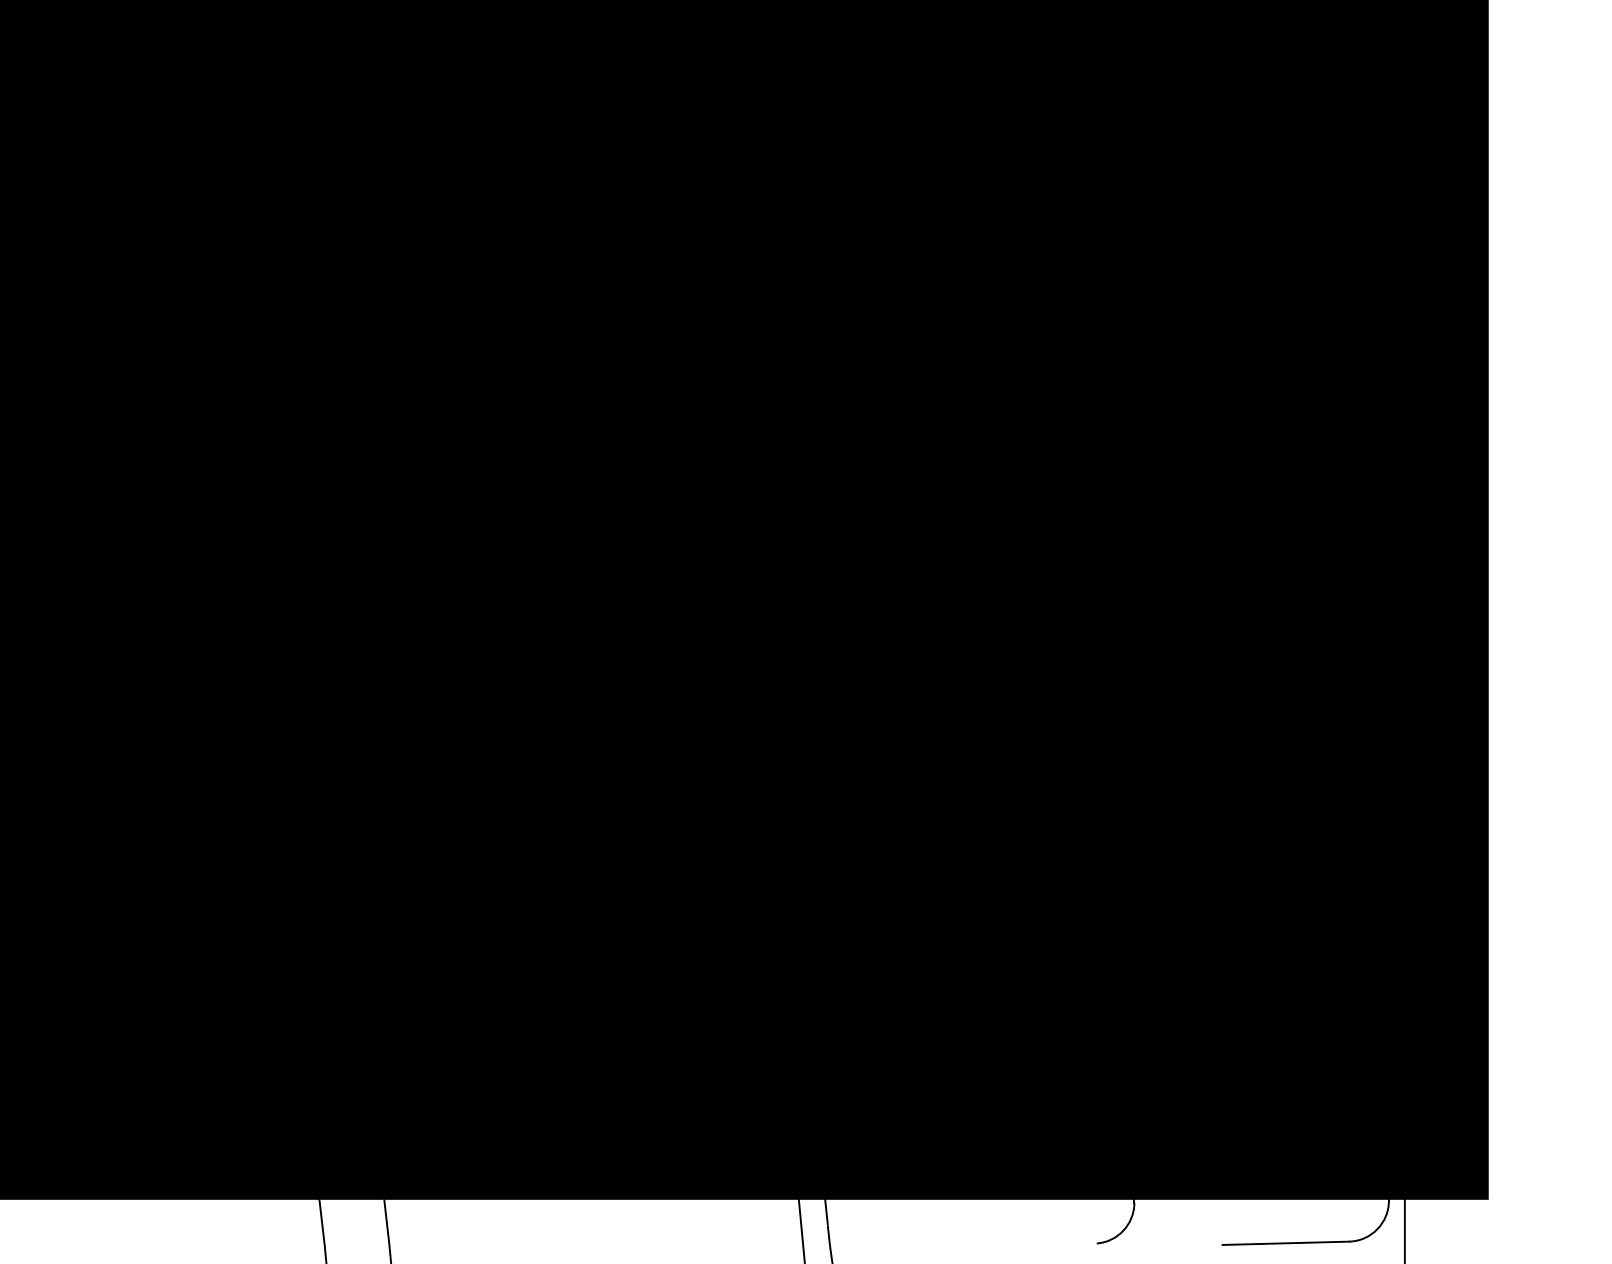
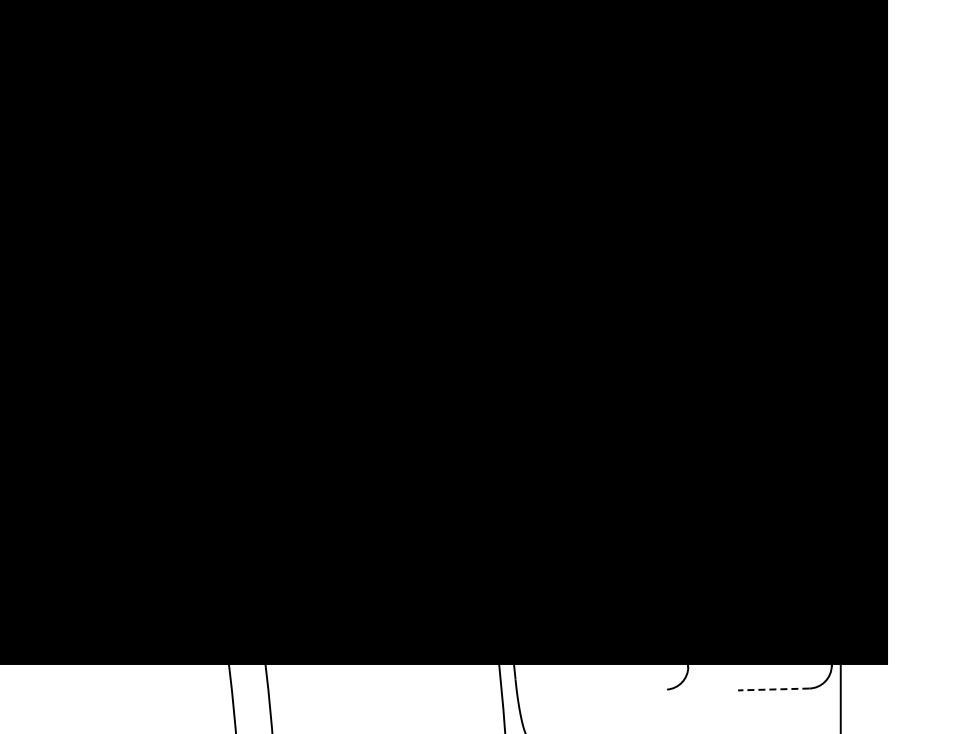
line: (1285, 1243) -> (773, 689), solid -> dashed

